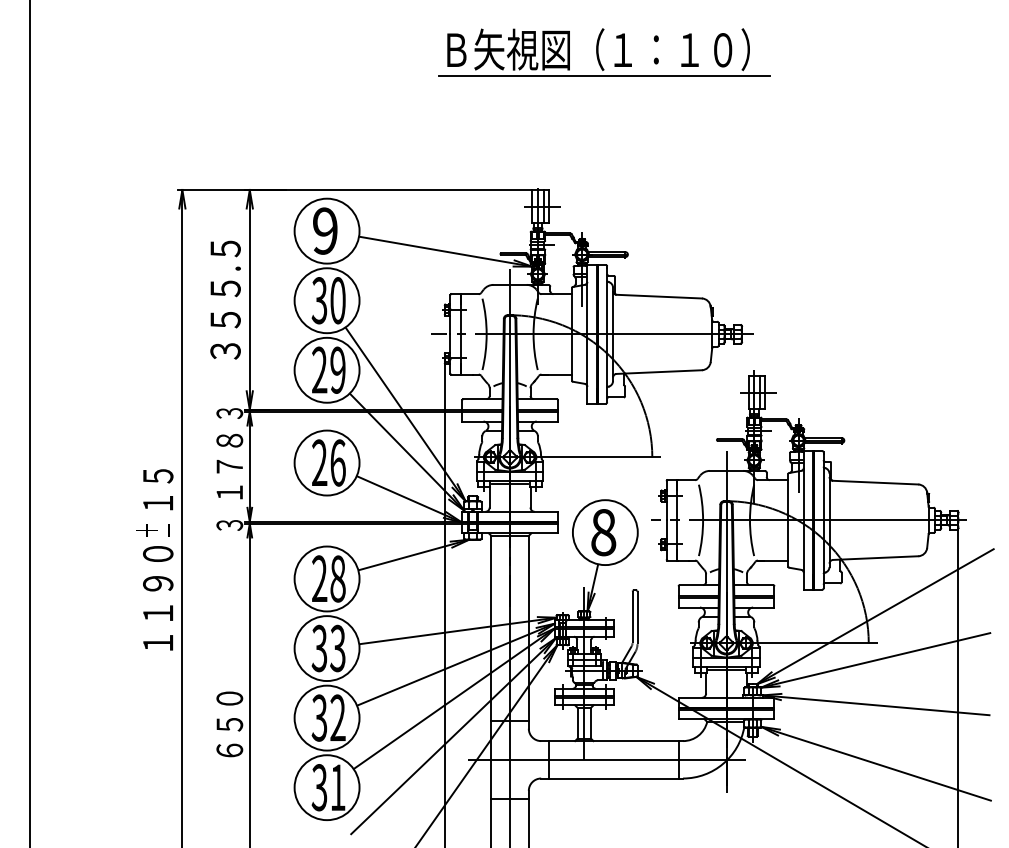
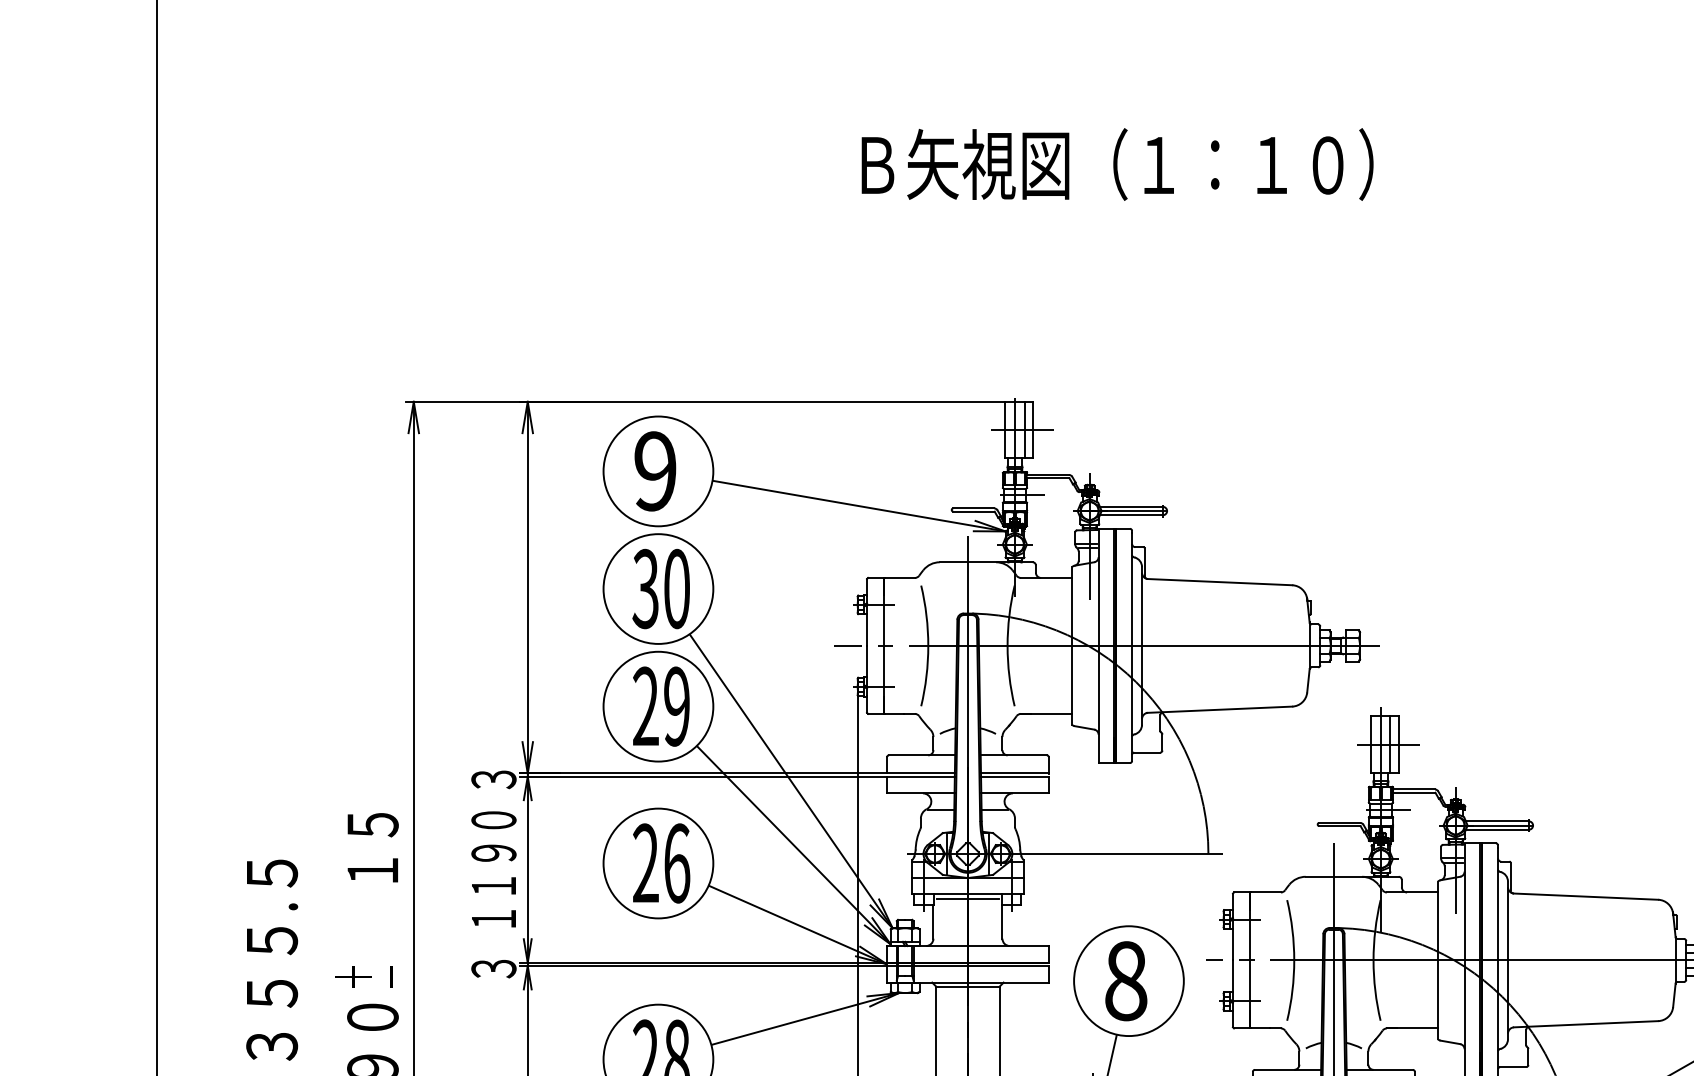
line: (604, 76) -> (1127, 209), removed
text: (225, 299) -> (271, 958), moved
text: (229, 466) -> (493, 869), １７８ -> １１９０
text: (158, 489) -> (373, 847), moved

